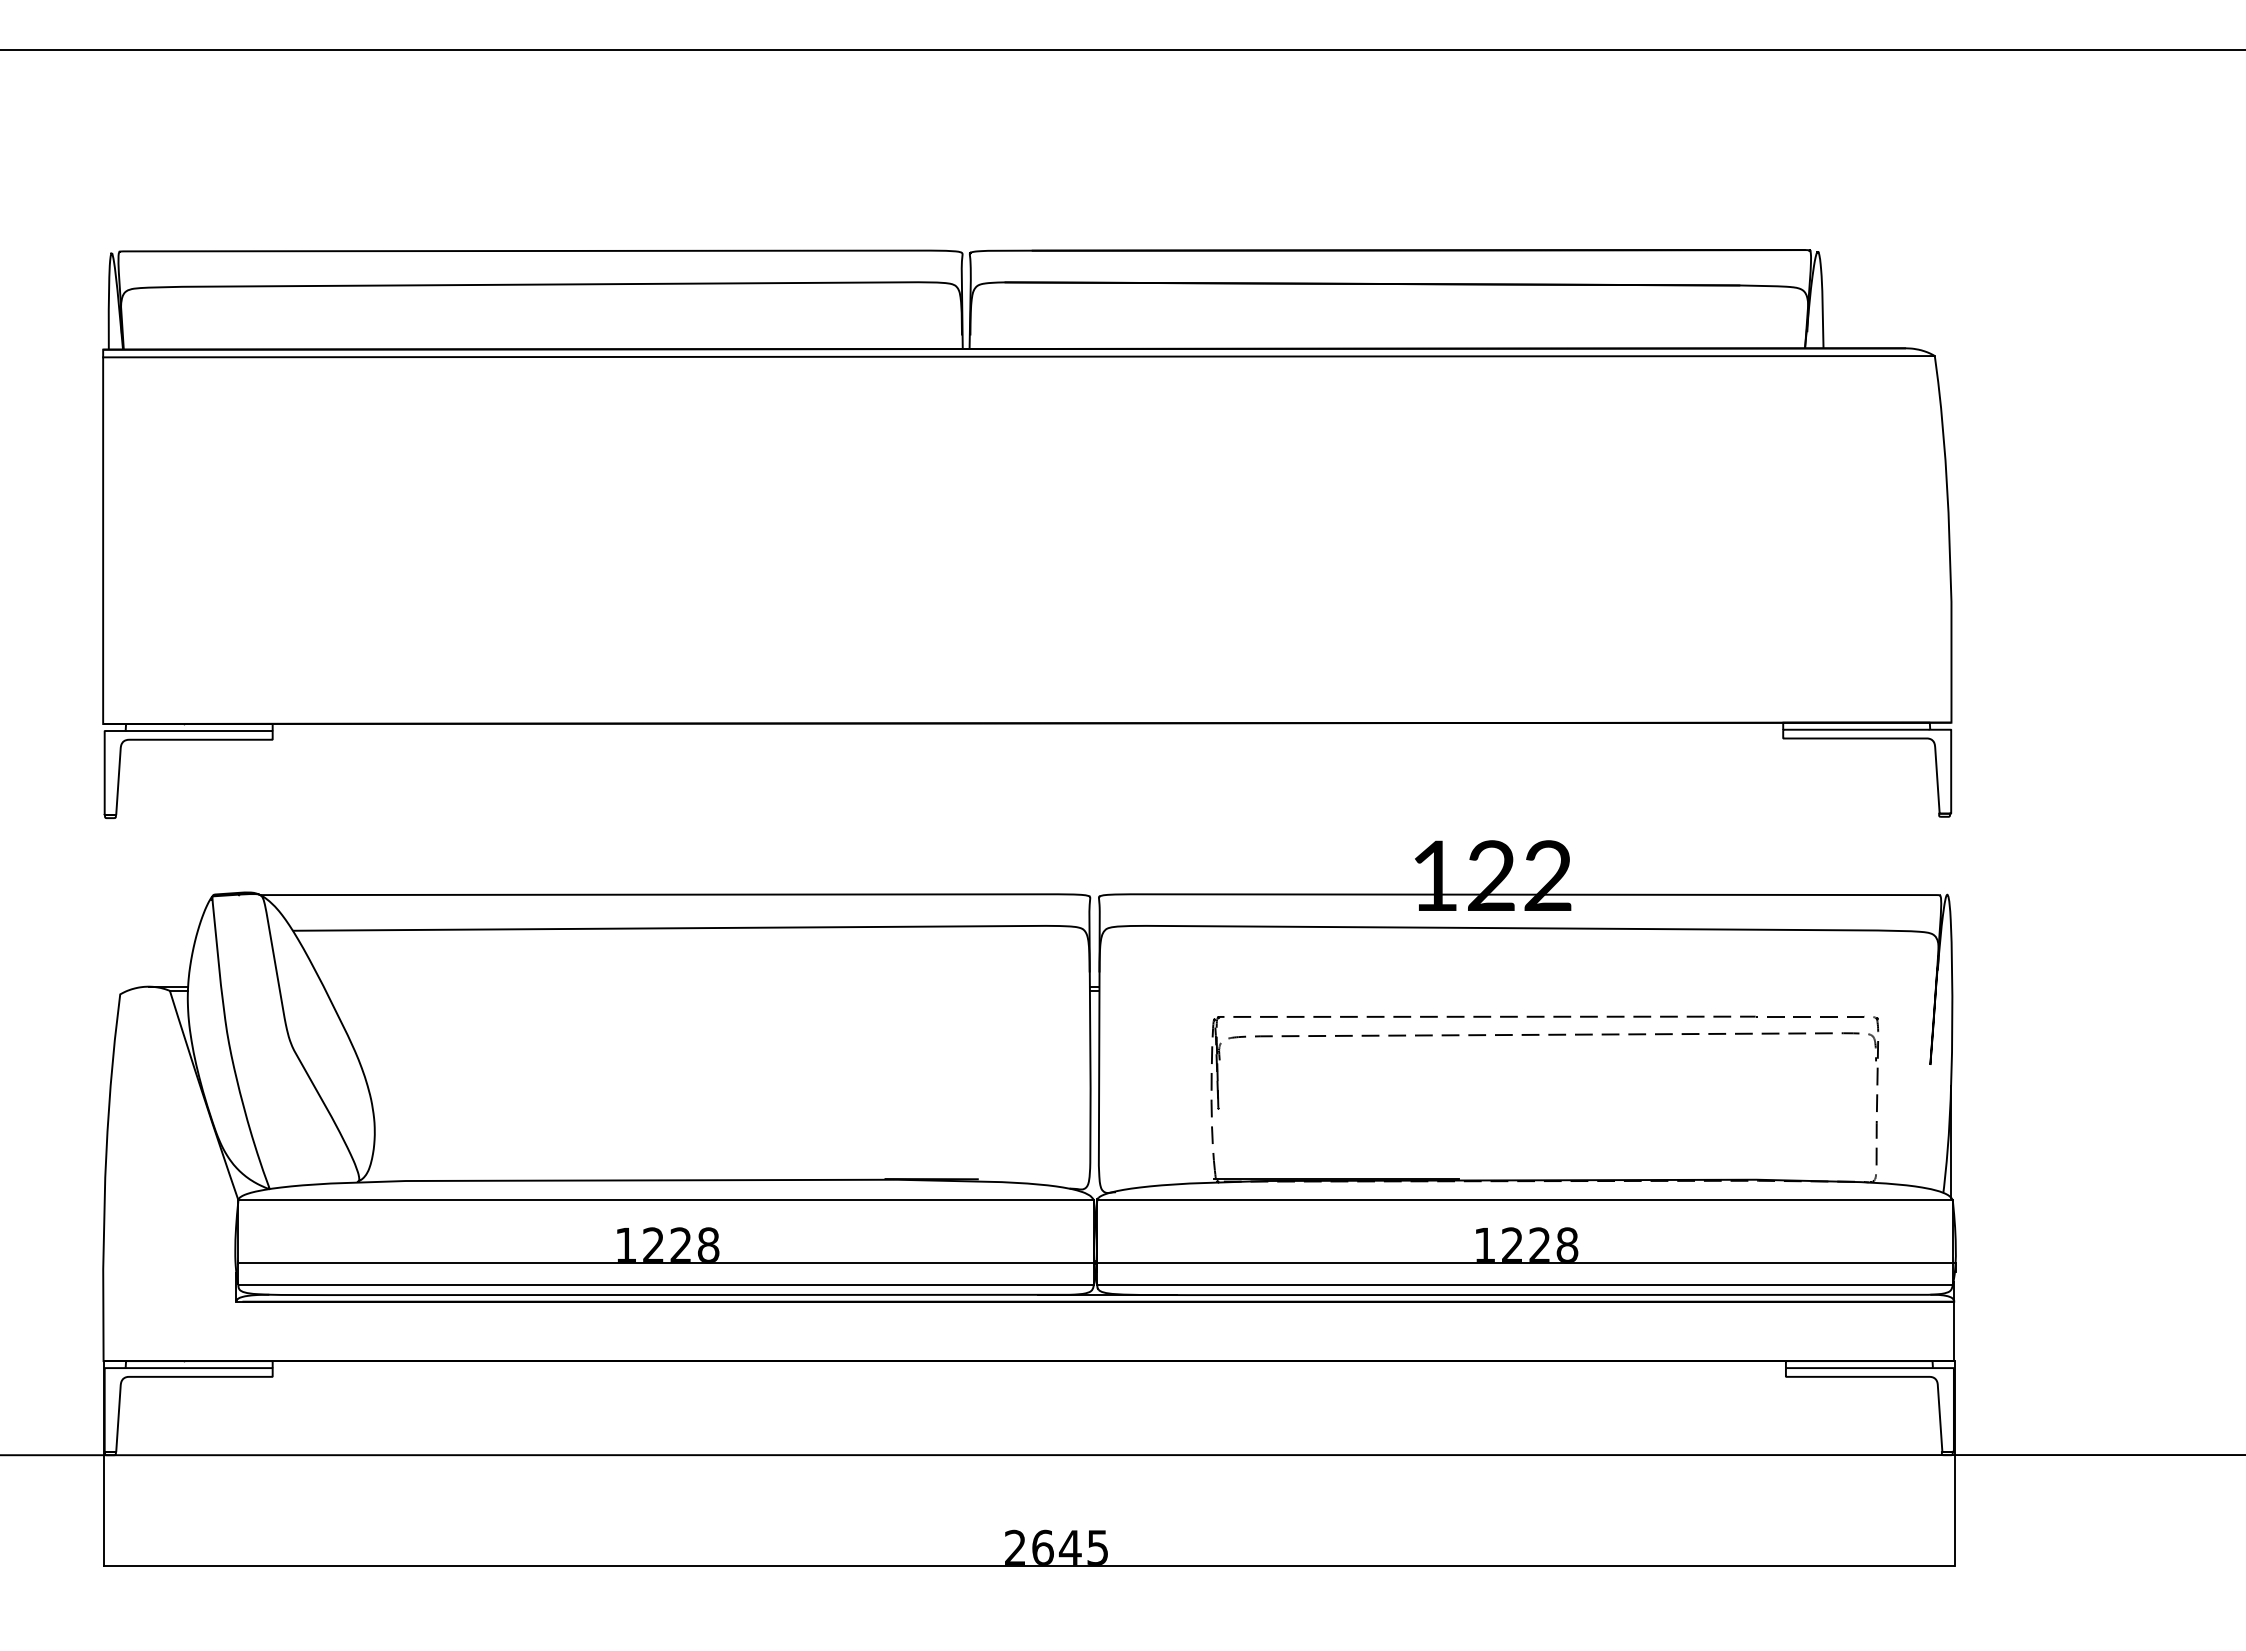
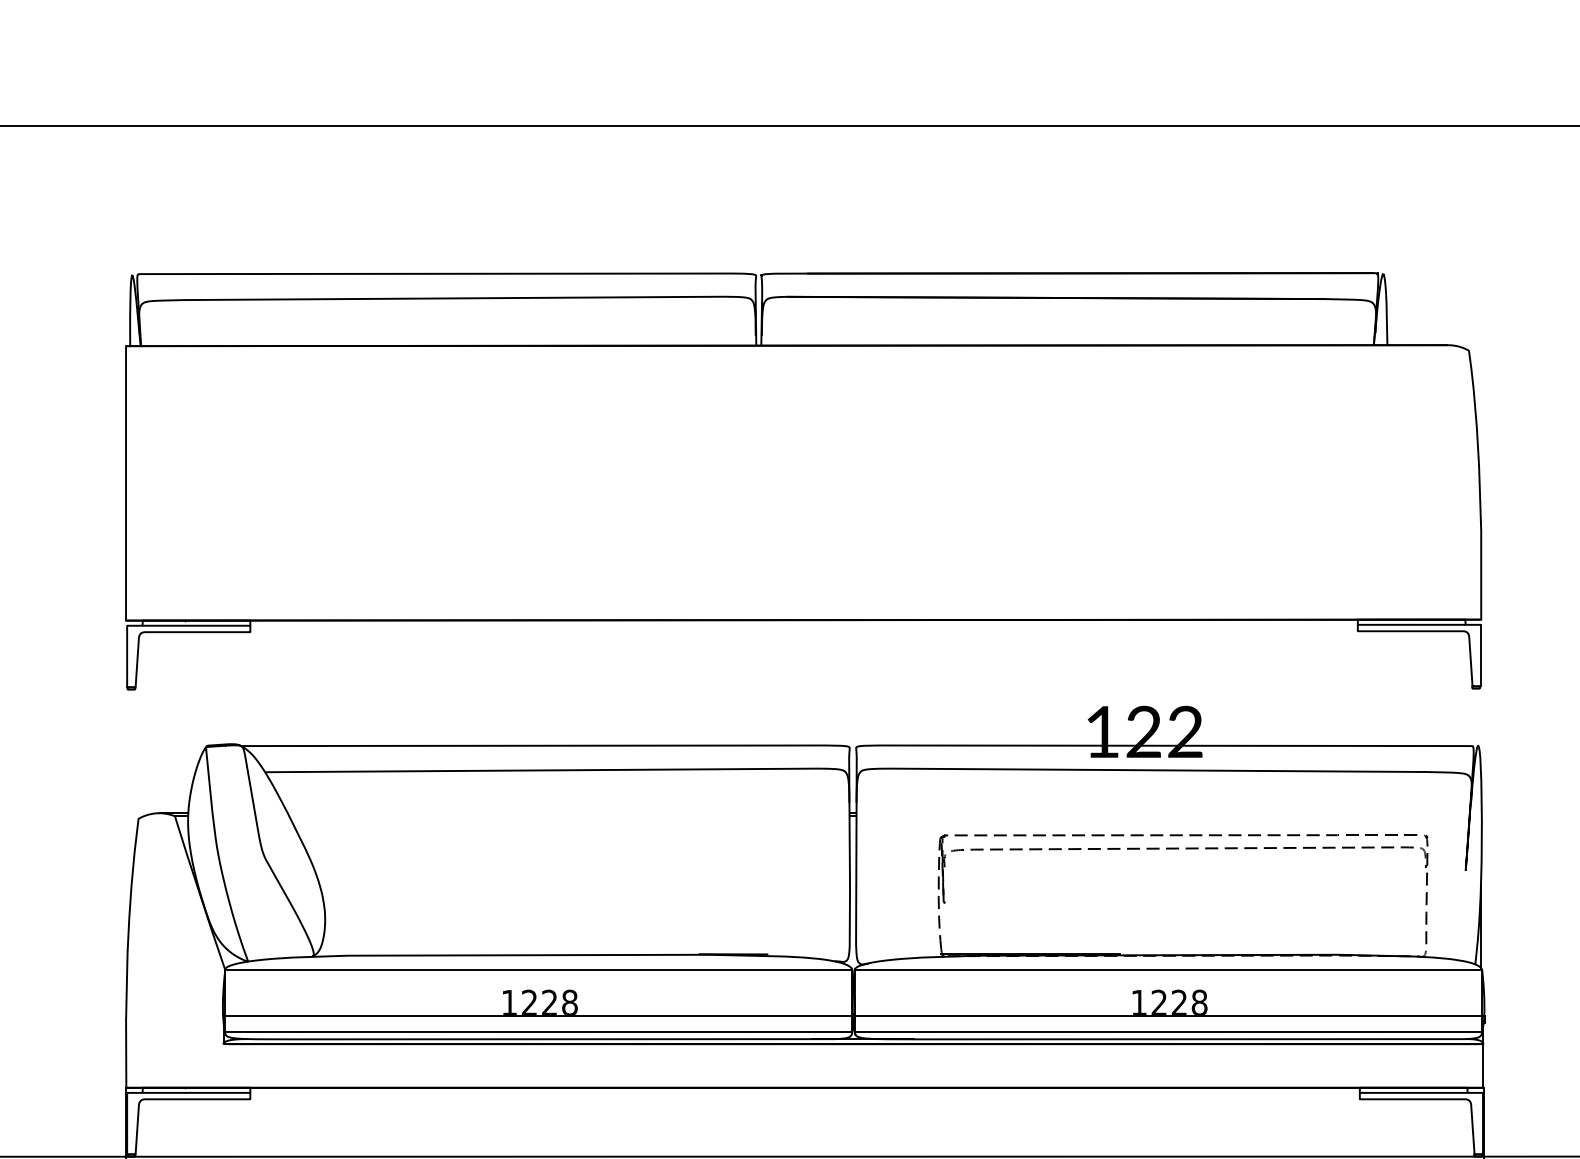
line: (1018, 356) -> (797, 351), removed

